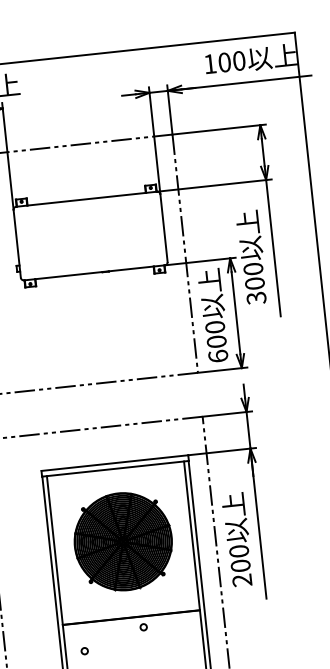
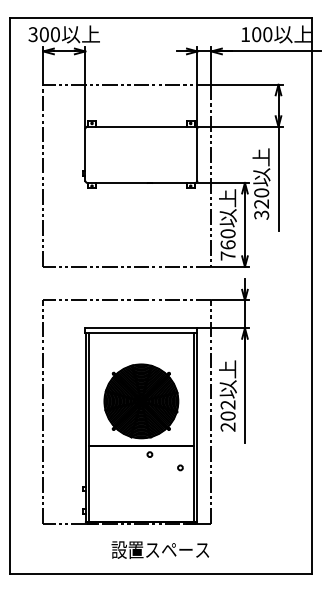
text: (254, 282) -> (261, 203), 300 -> 320
text: (216, 349) -> (227, 250), 600 -> 760
part: (123, 541) -> (141, 401), moved
text: (238, 550) -> (227, 404), 200 -> 202
part: (84, 650) -> (180, 467), moved

